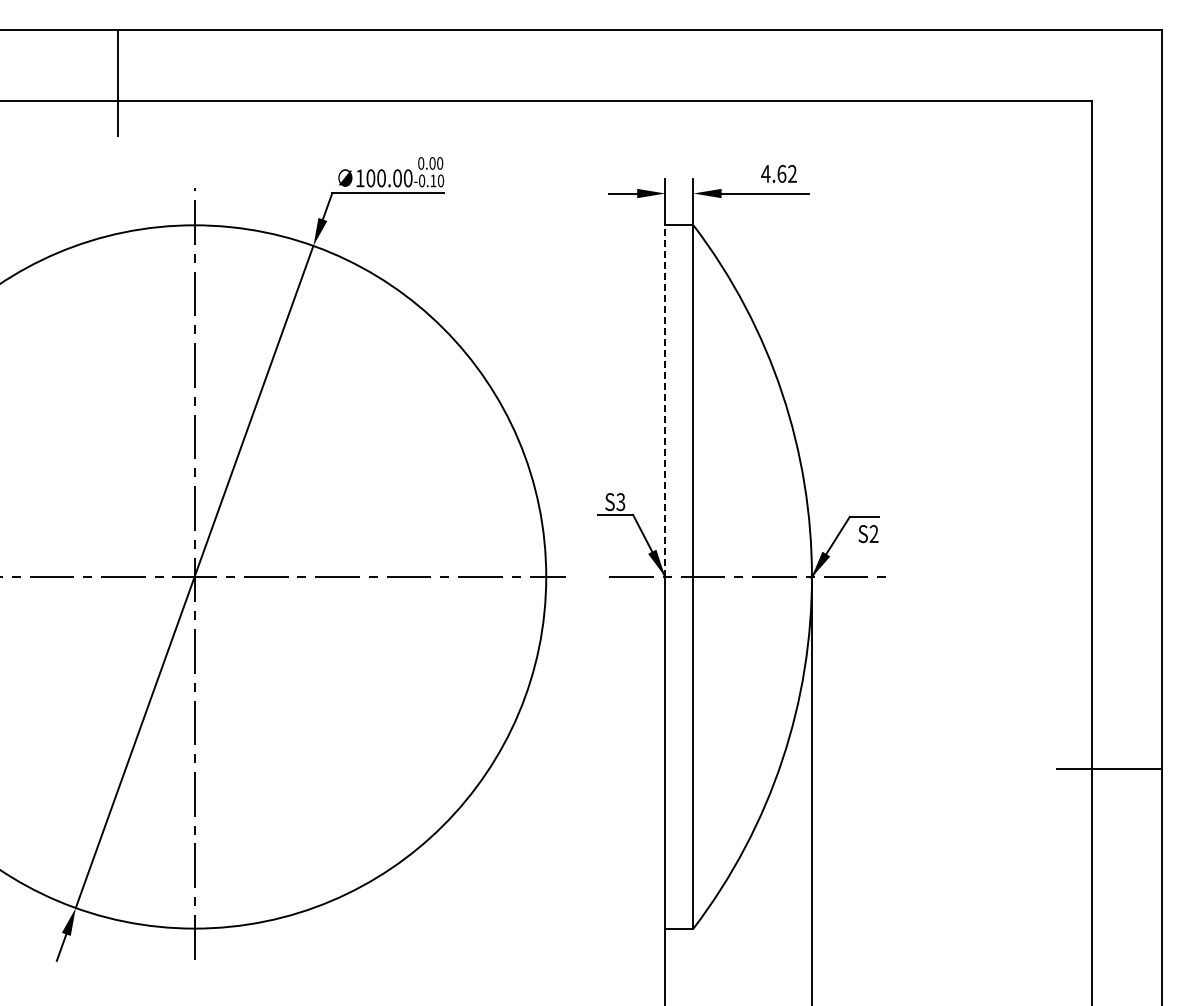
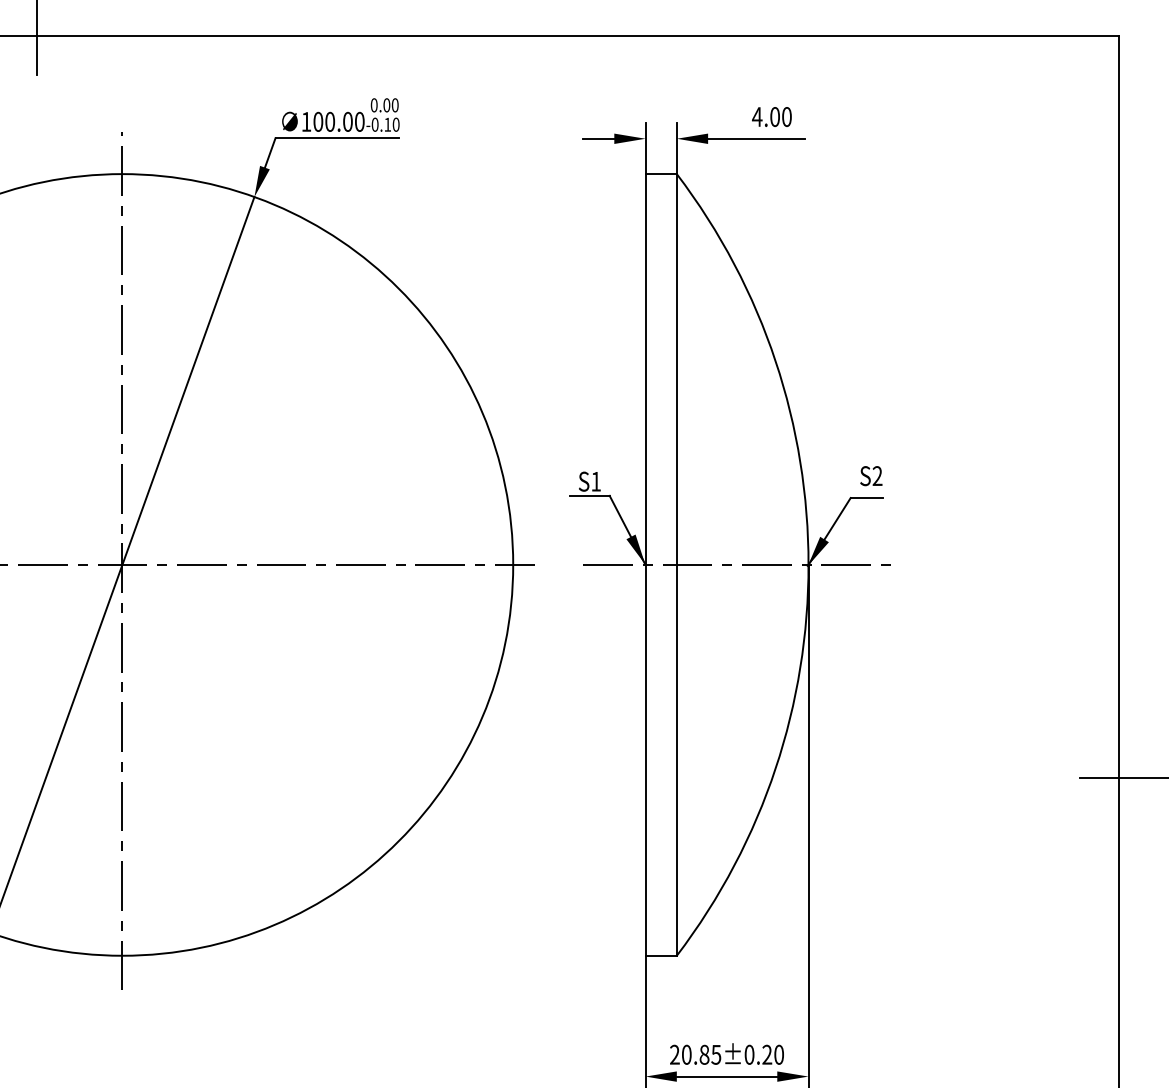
text: (786, 173) -> (780, 116), 4.62 -> 4.00
line: (665, 401) -> (645, 369), dashed -> solid
text: (620, 502) -> (595, 482), S3 -> S1
text: (868, 534) -> (871, 476), moved

